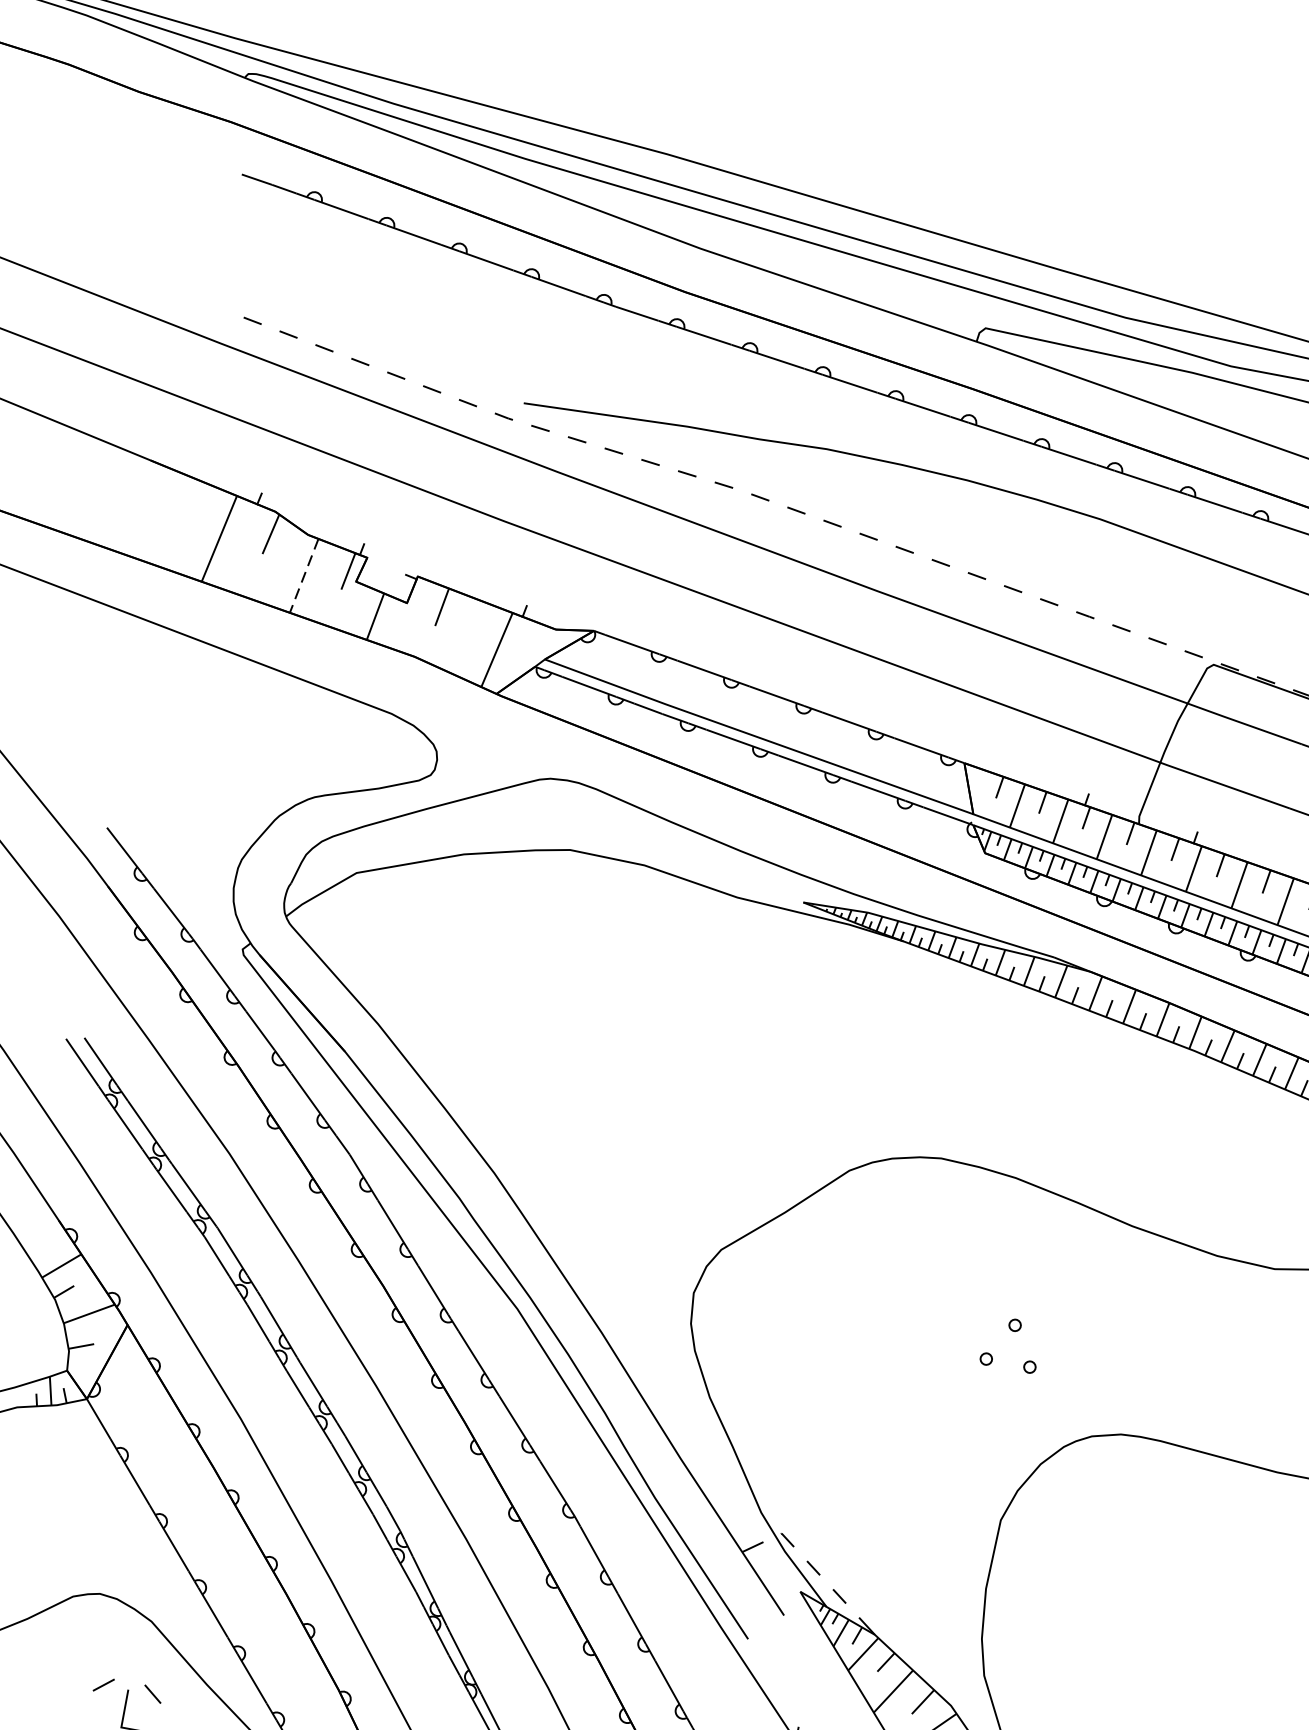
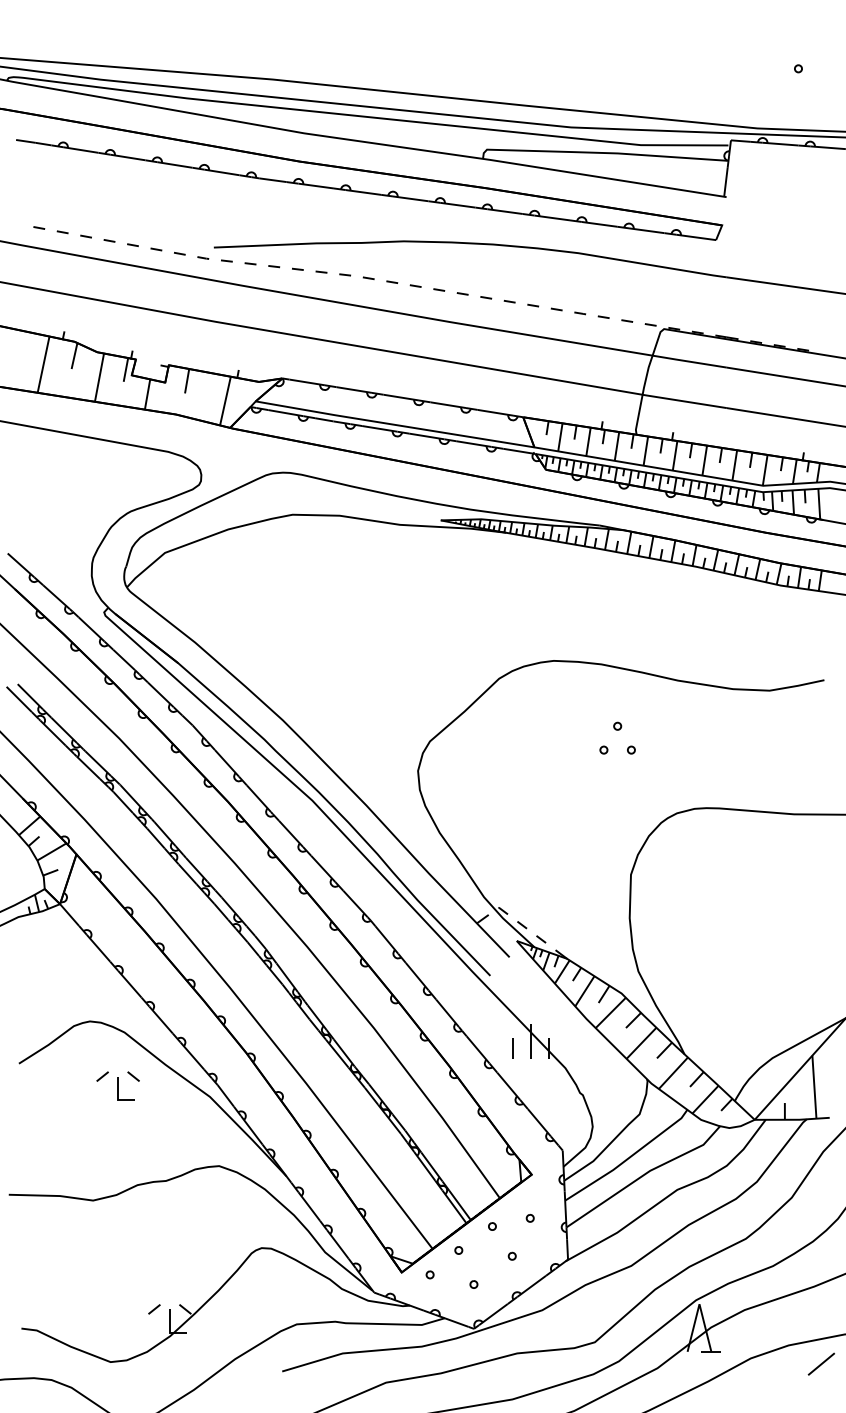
line: (304, 575) -> (99, 377), dashed -> solid
part: (1013, 1331) -> (617, 730), moved

